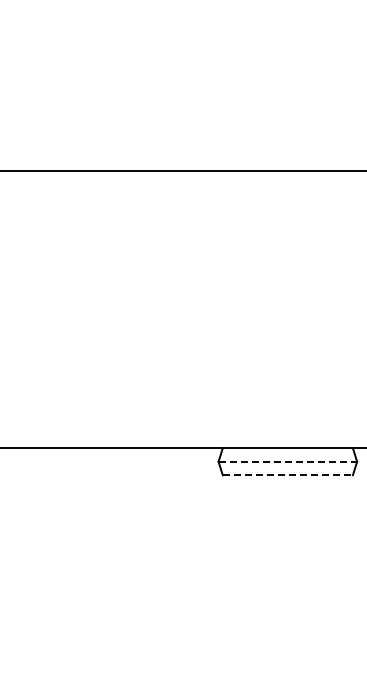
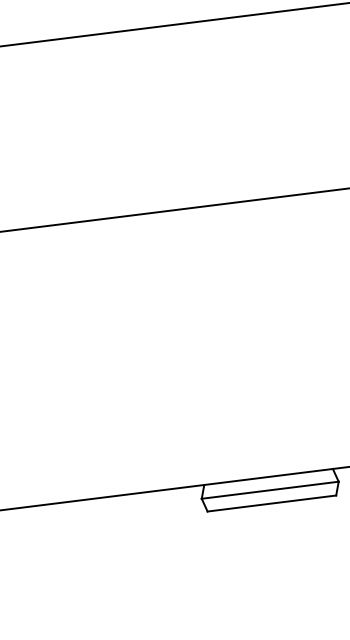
line: (288, 461) -> (270, 489), dashed -> solid
line: (288, 475) -> (272, 503), dashed -> solid

